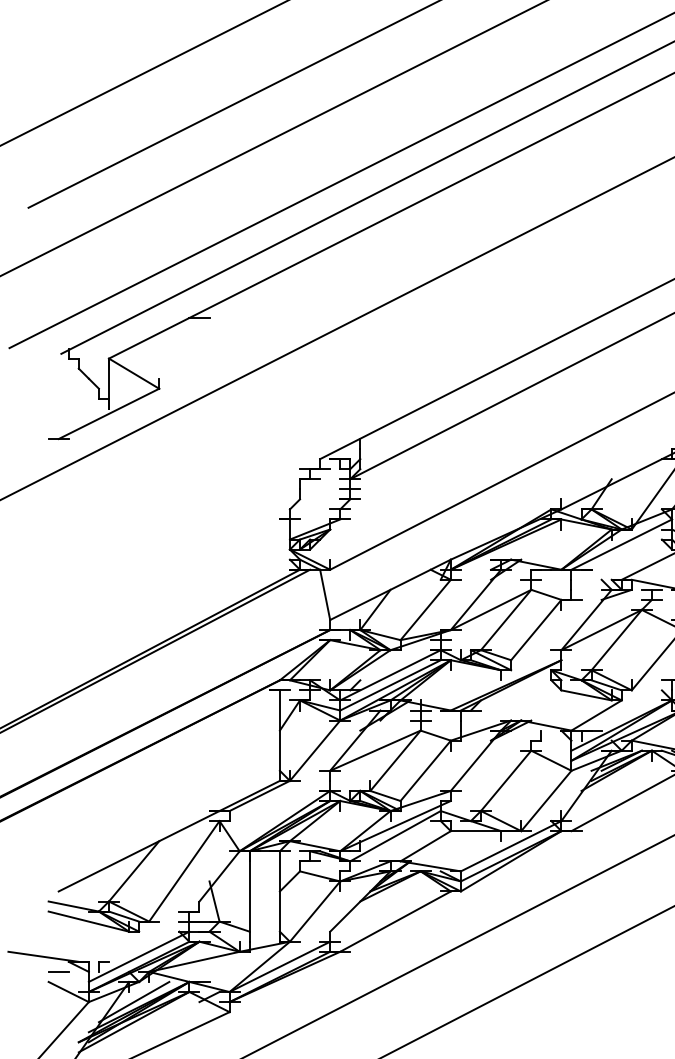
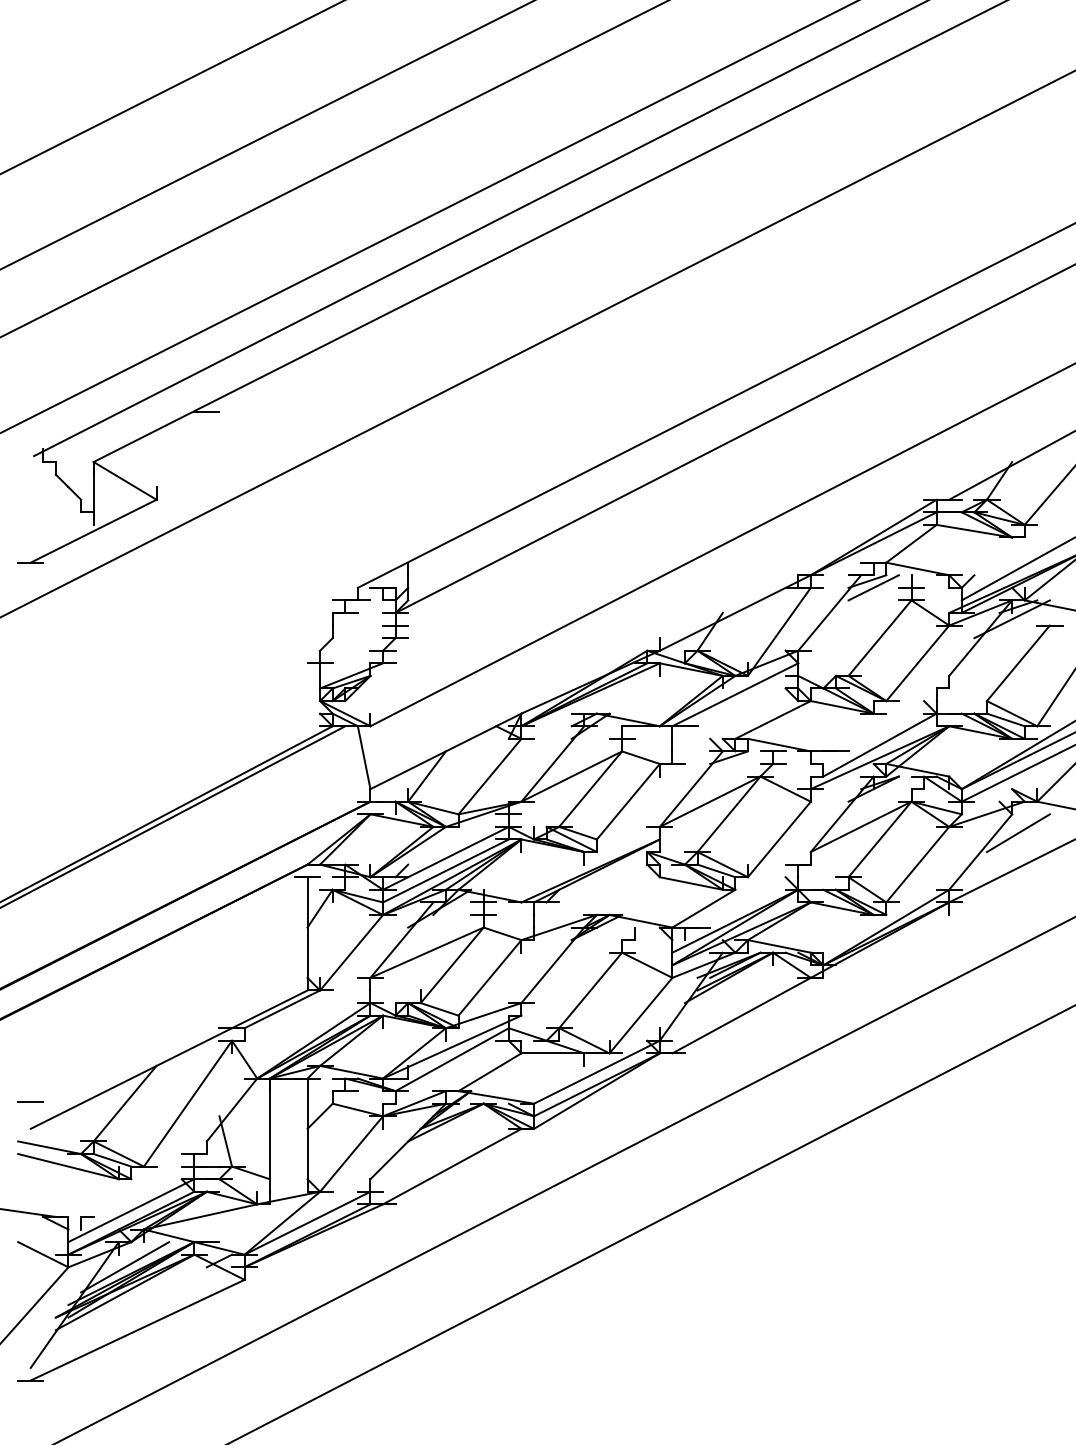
line: (58, 971) -> (30, 1101), moved

